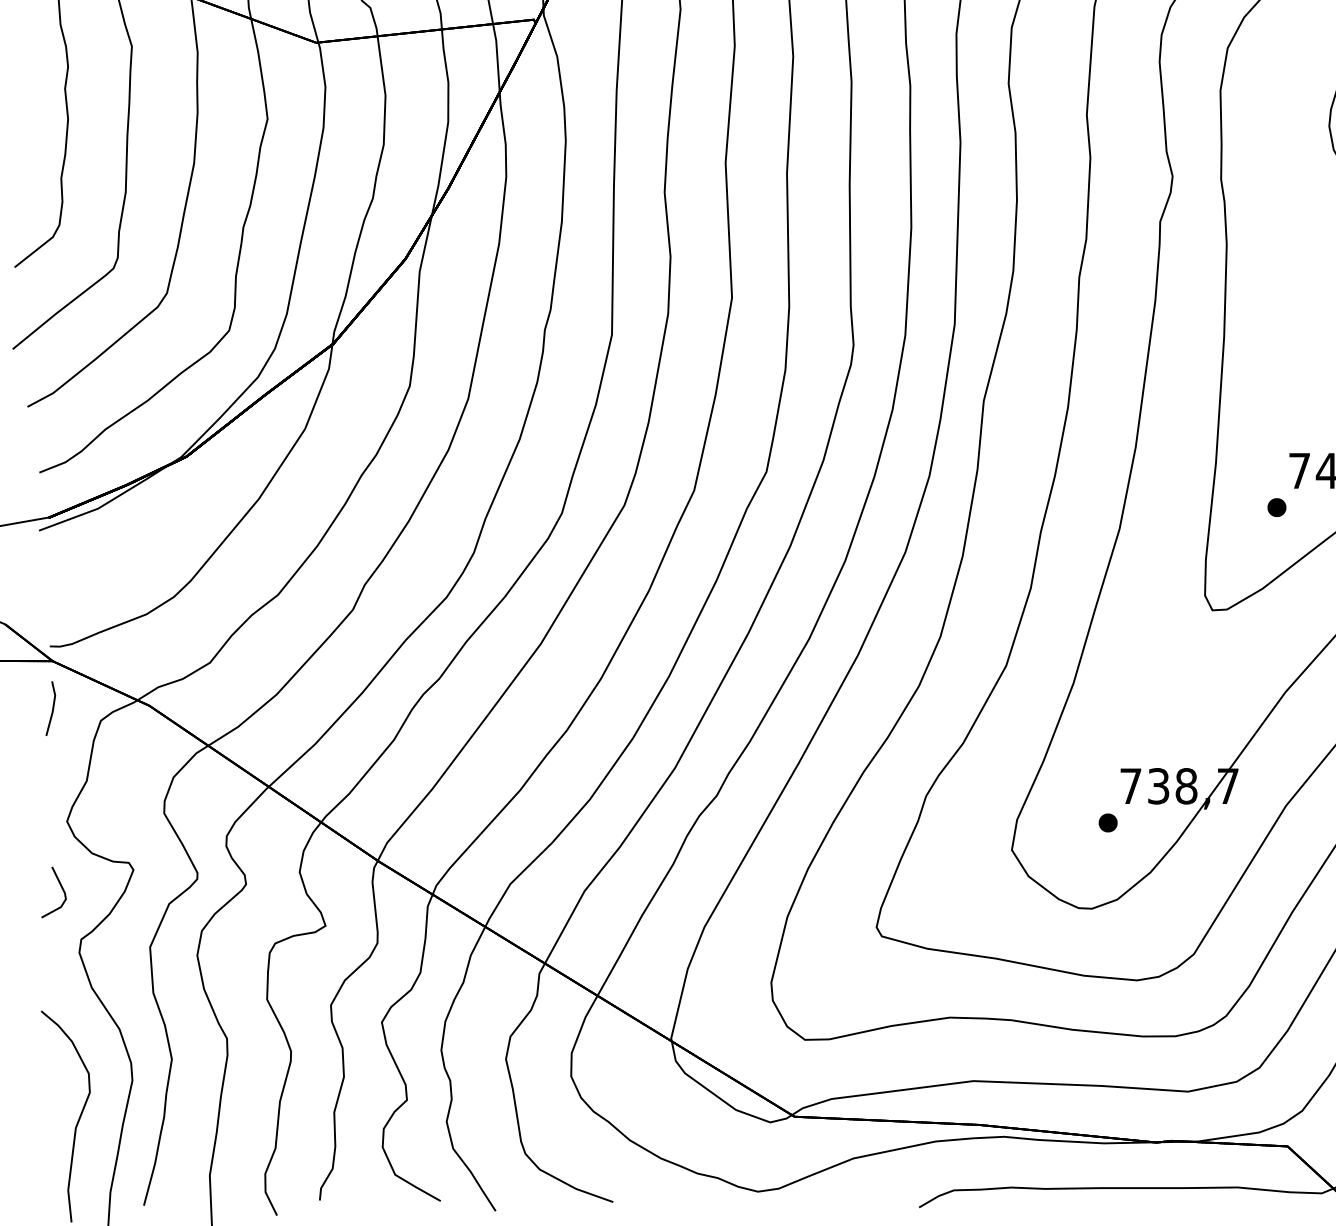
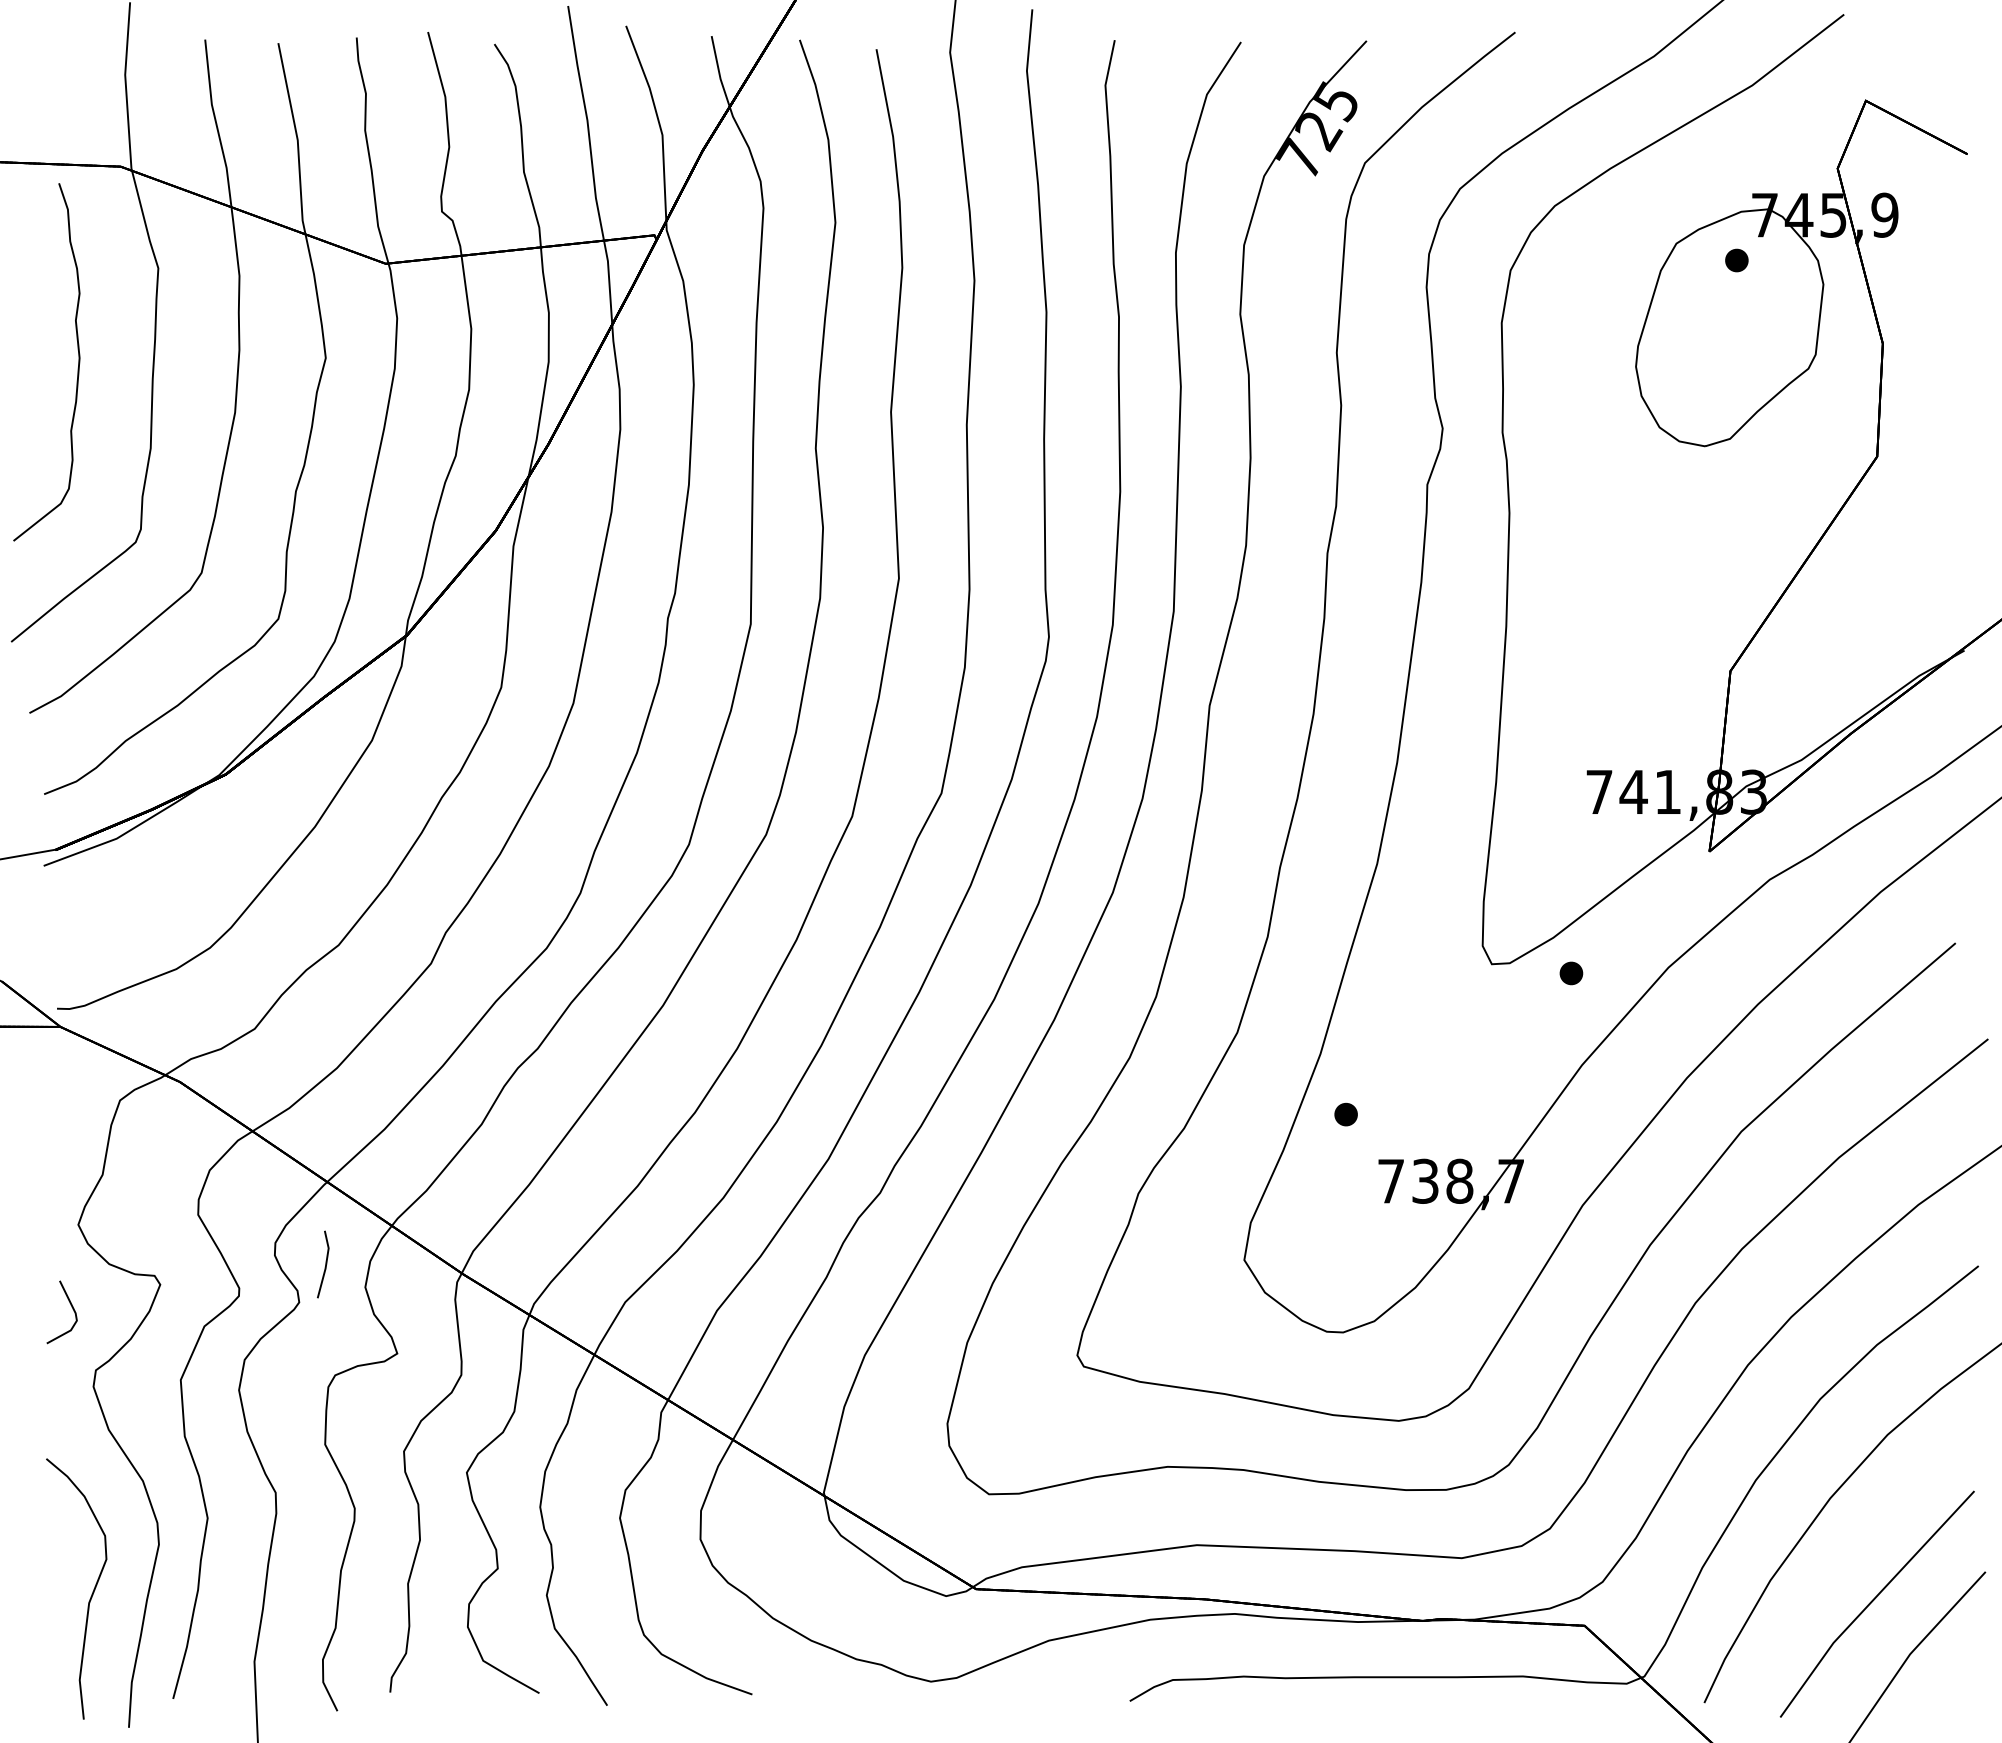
part: (1277, 507) -> (1571, 973), moved
line: (52, 708) -> (325, 1264), moved
part: (1107, 822) -> (1345, 1114), moved

